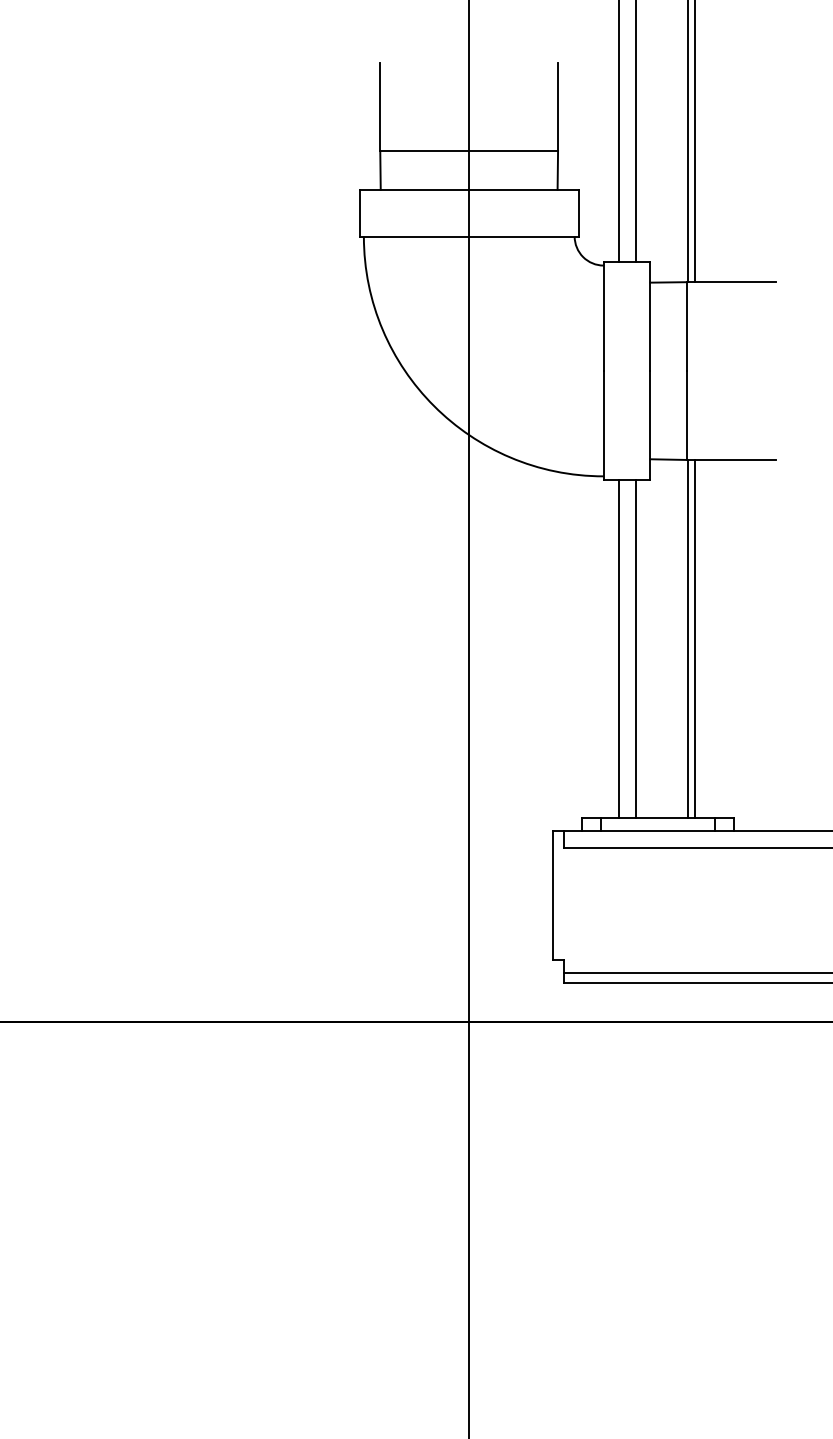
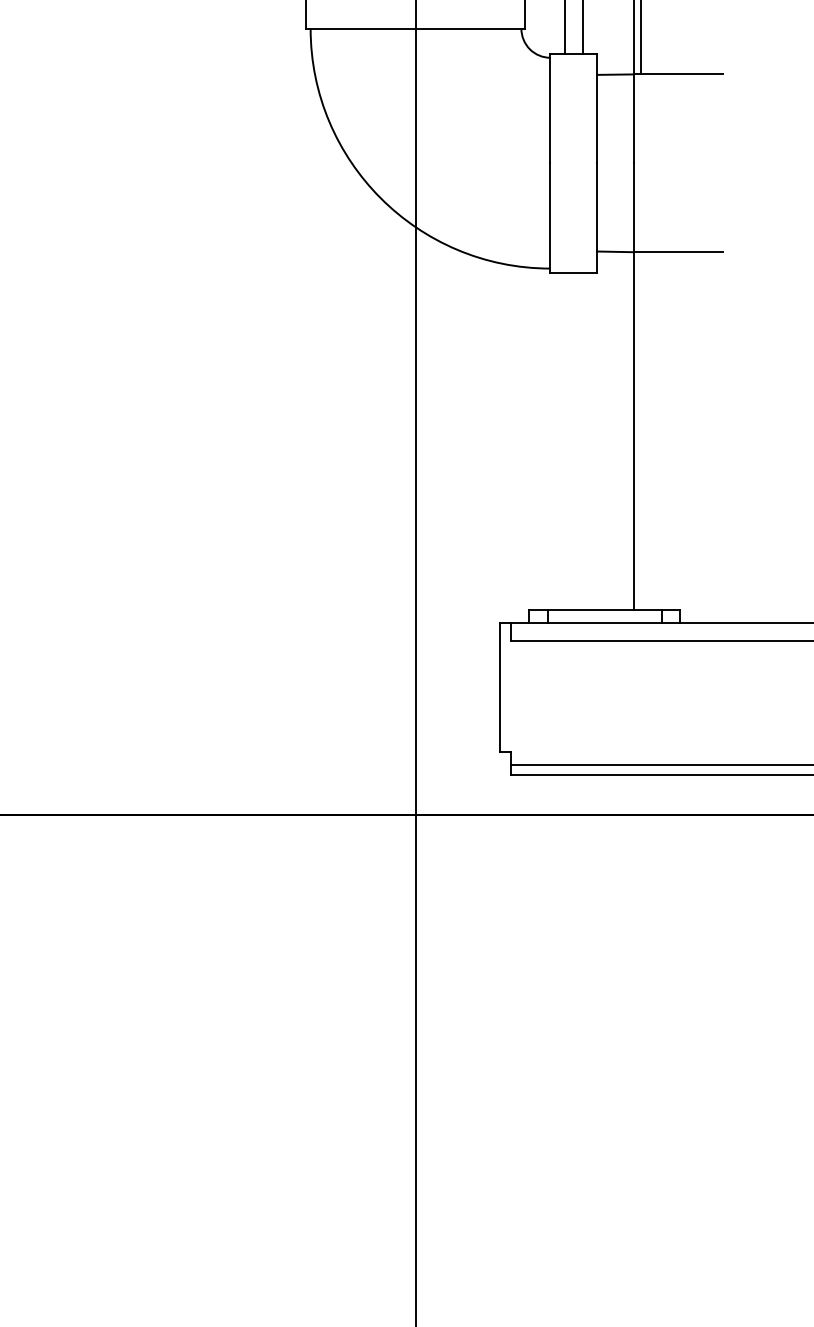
line: (694, 638) -> (641, 430), removed
line: (618, 649) -> (565, 441), removed
line: (636, 649) -> (583, 441), removed

